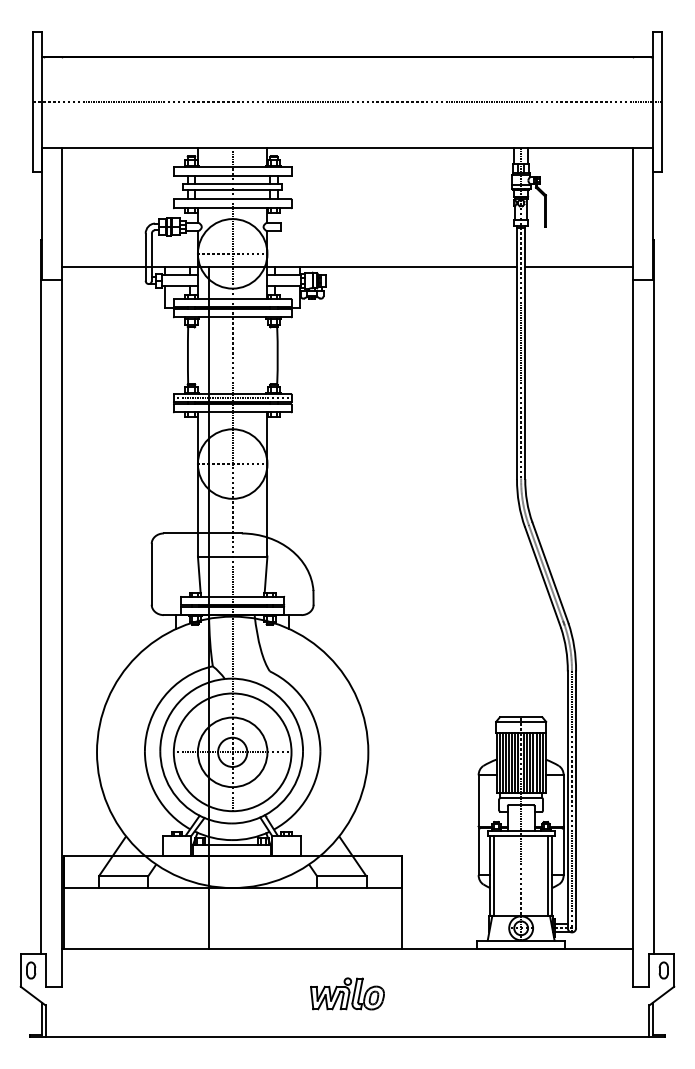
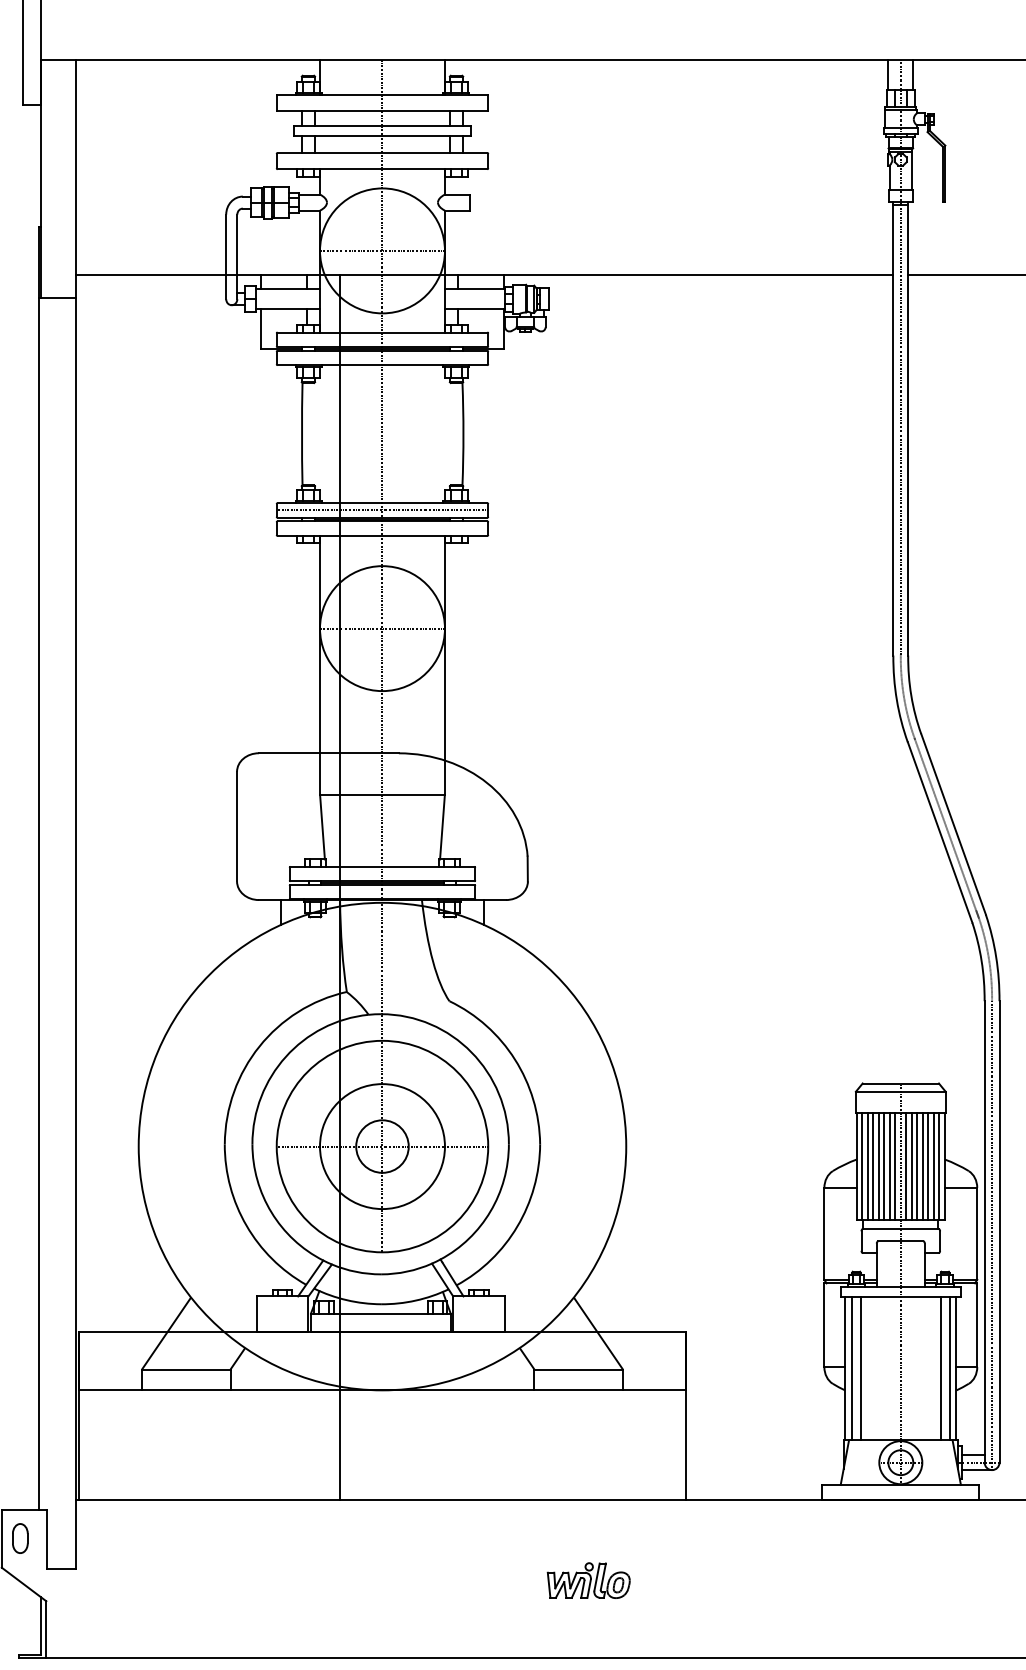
line: (498, 875) -> (860, 1367), added
line: (543, 875) -> (940, 1367), added
part: (347, 993) -> (588, 1579), size x0.62

